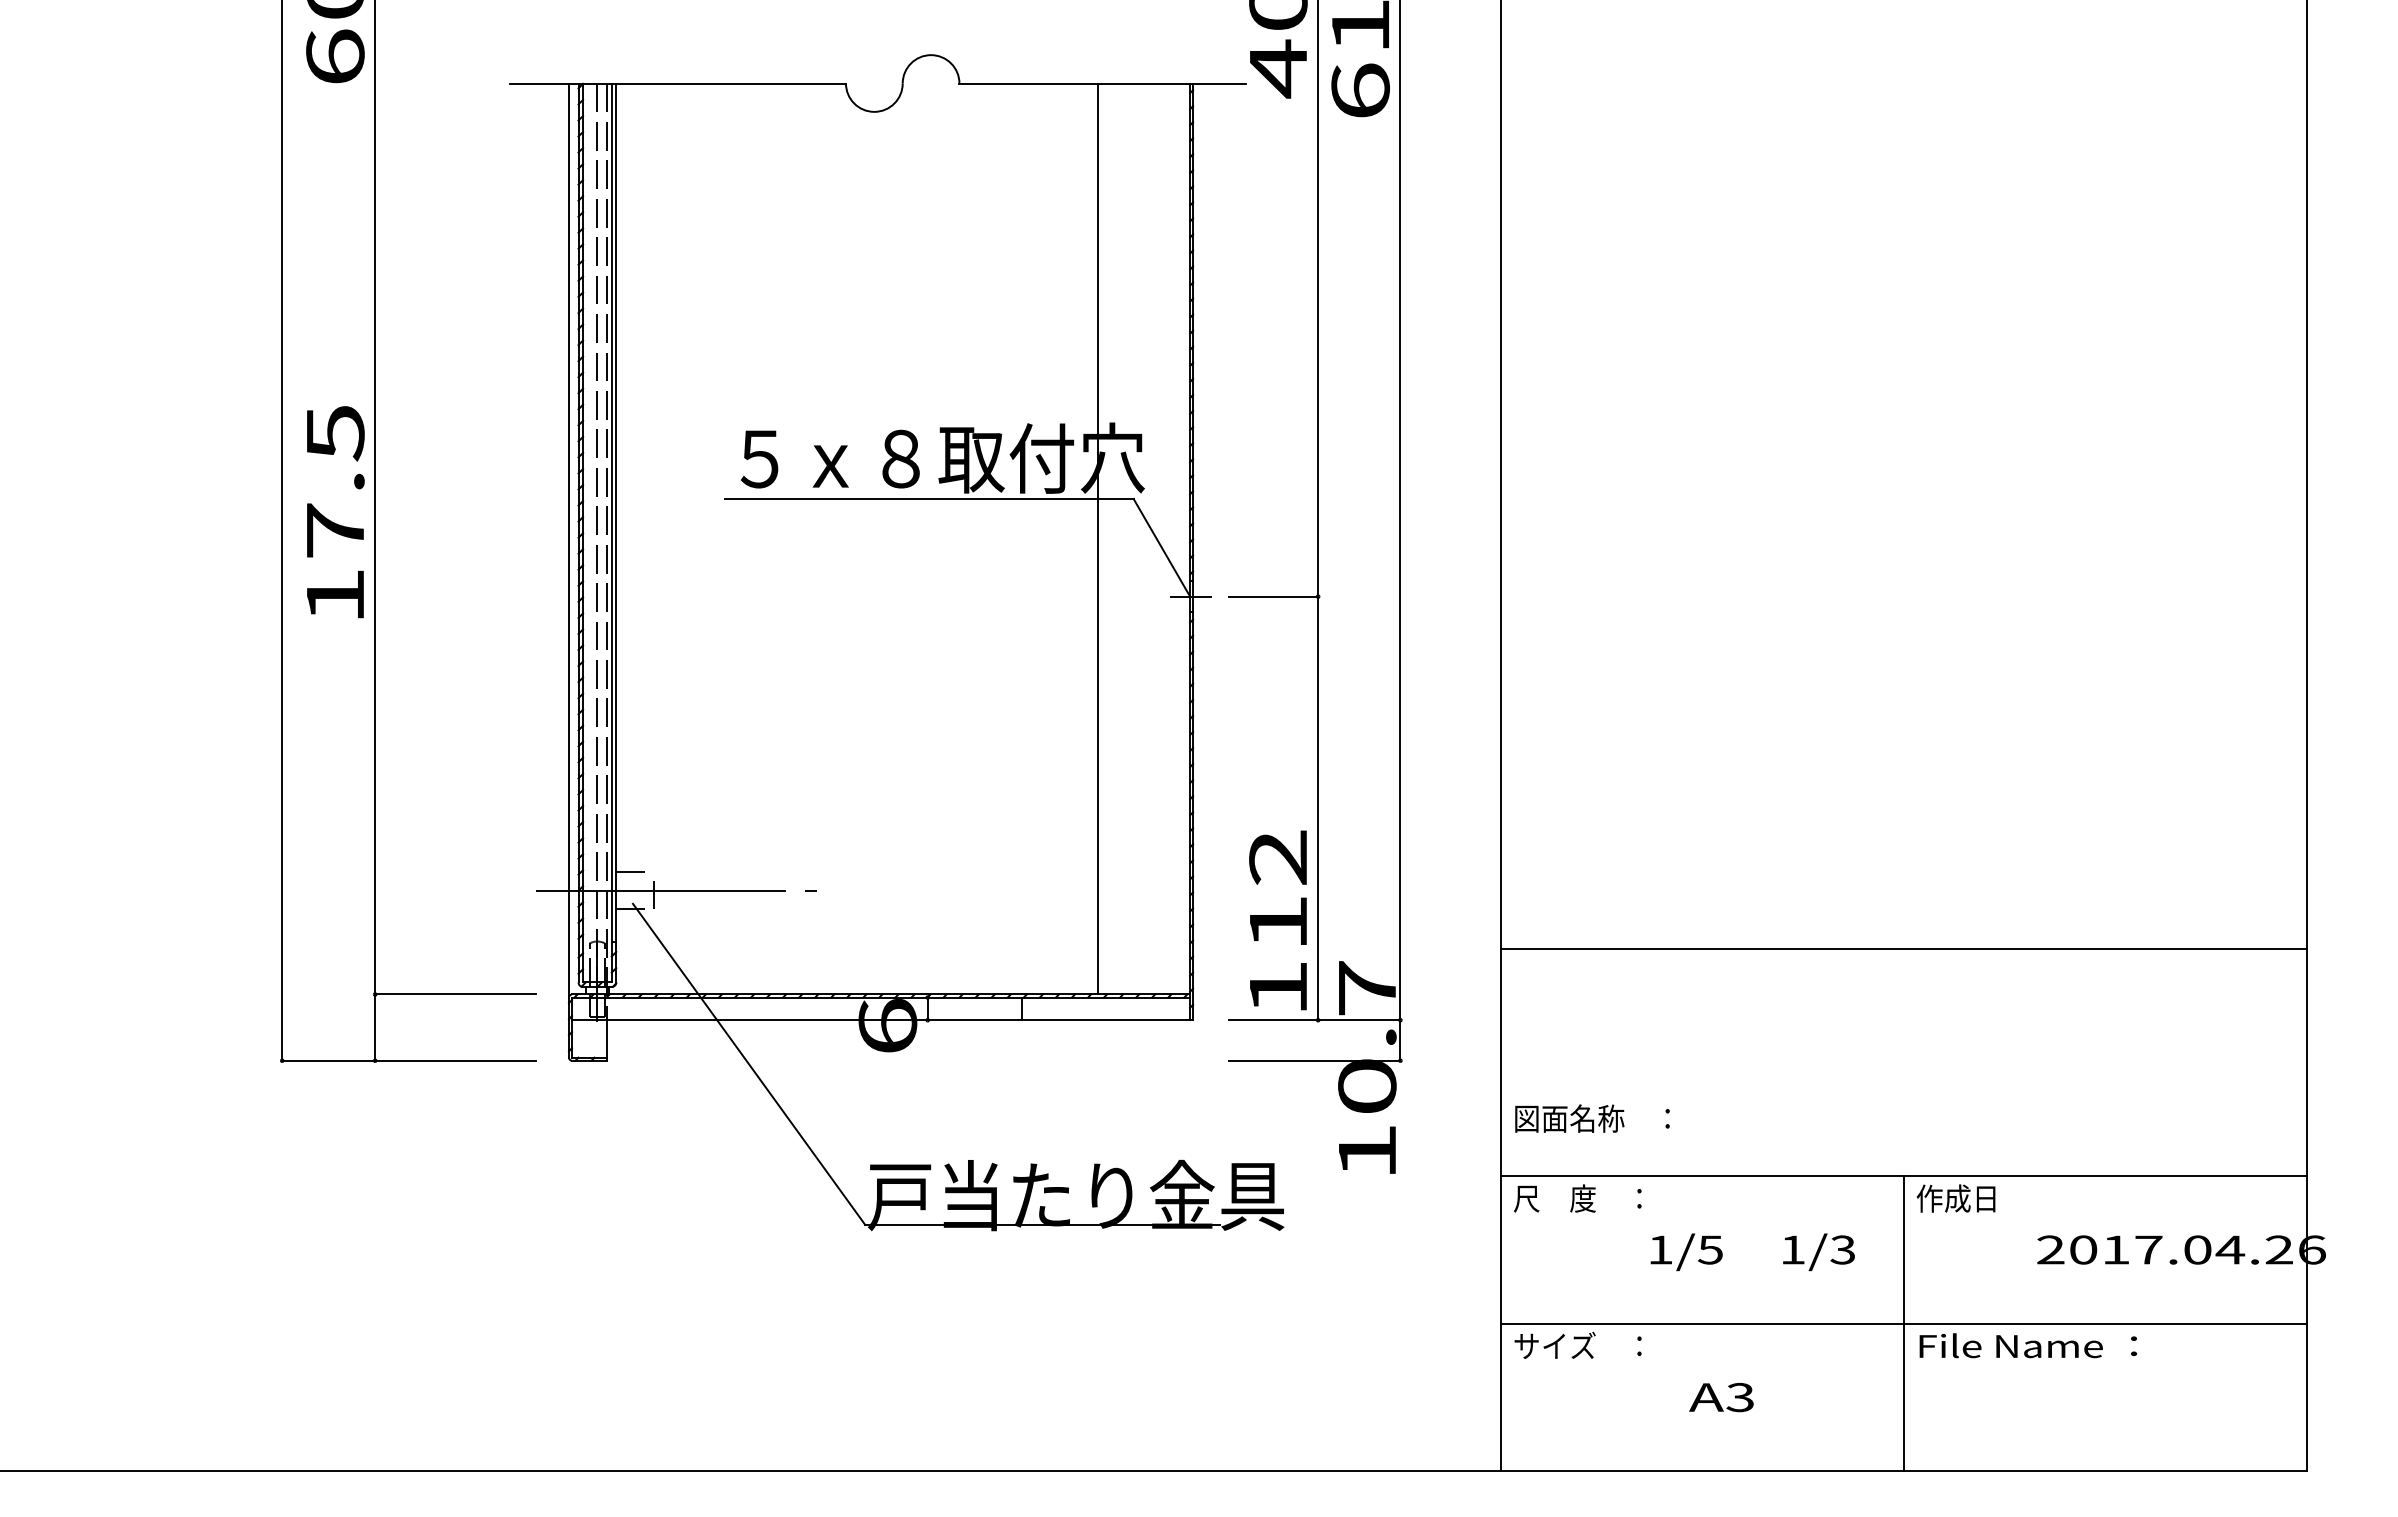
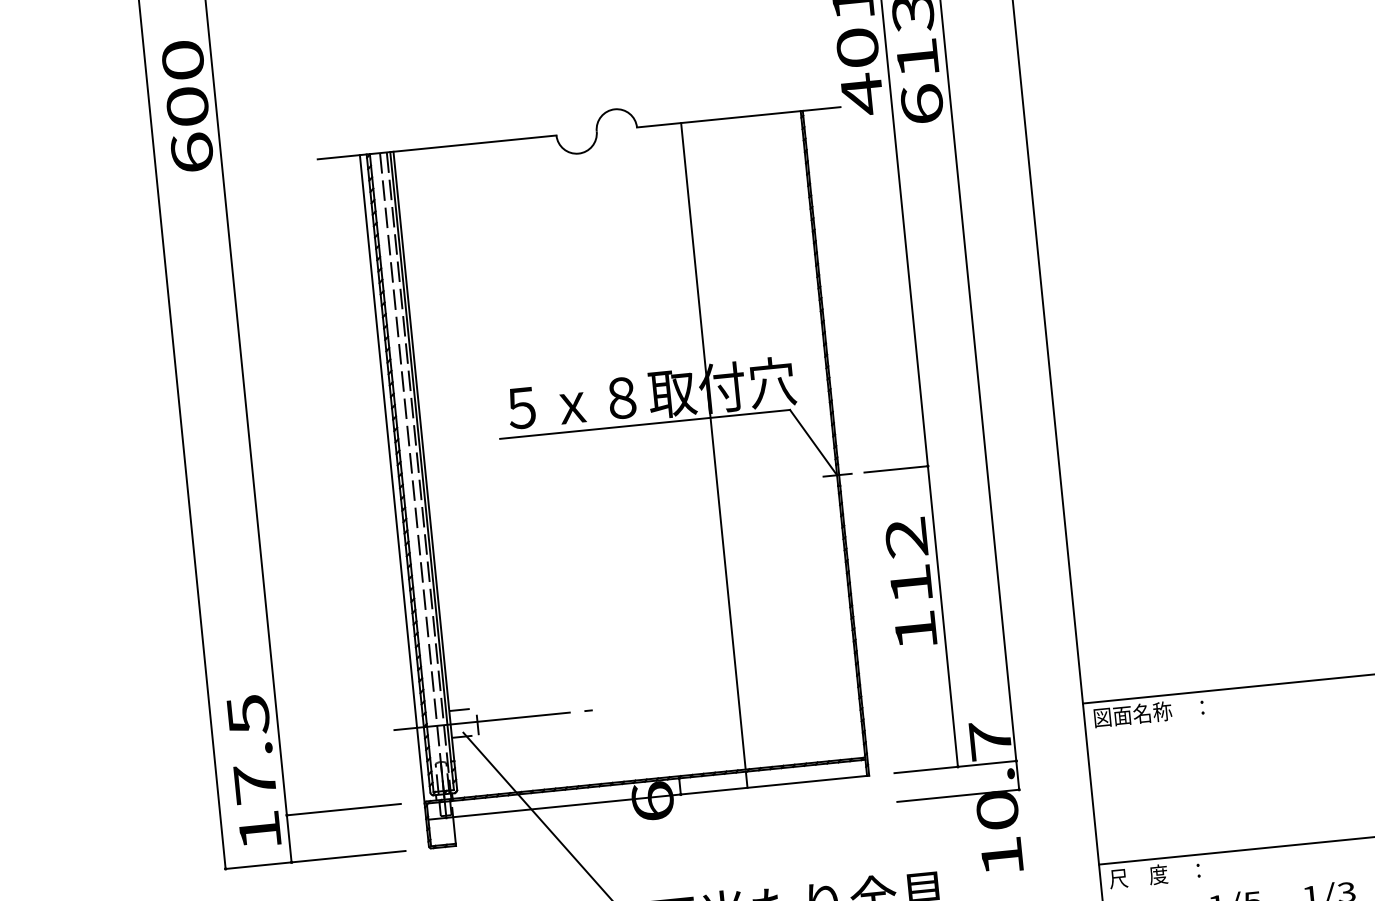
text: (335, 512) -> (254, 771), moved
line: (1097, 538) -> (713, 445), moved
text: (1277, 920) -> (910, 582), moved
text: (1592, 1118) -> (1149, 712), moved

